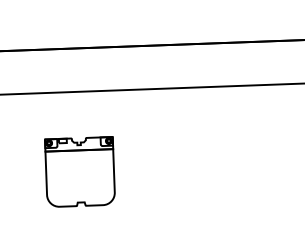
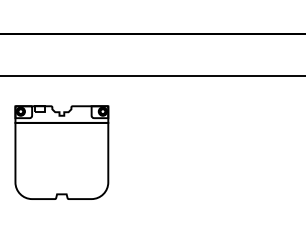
part: (79, 171) -> (61, 152), size x1.43

